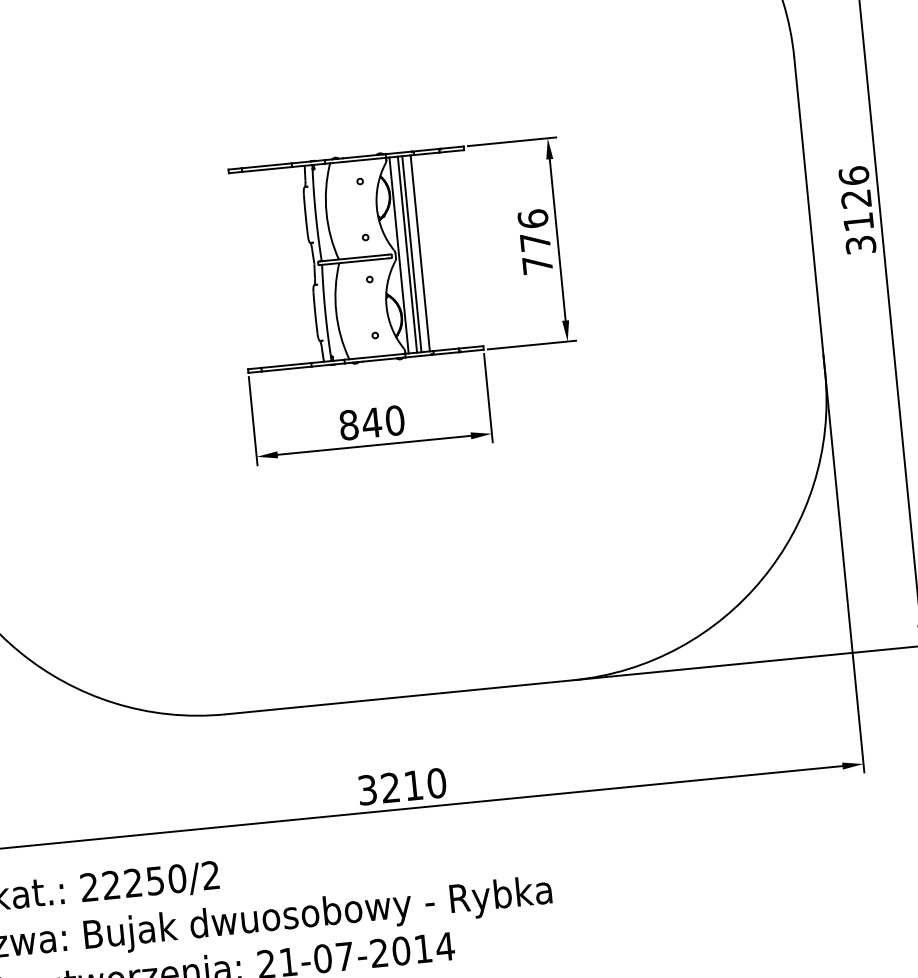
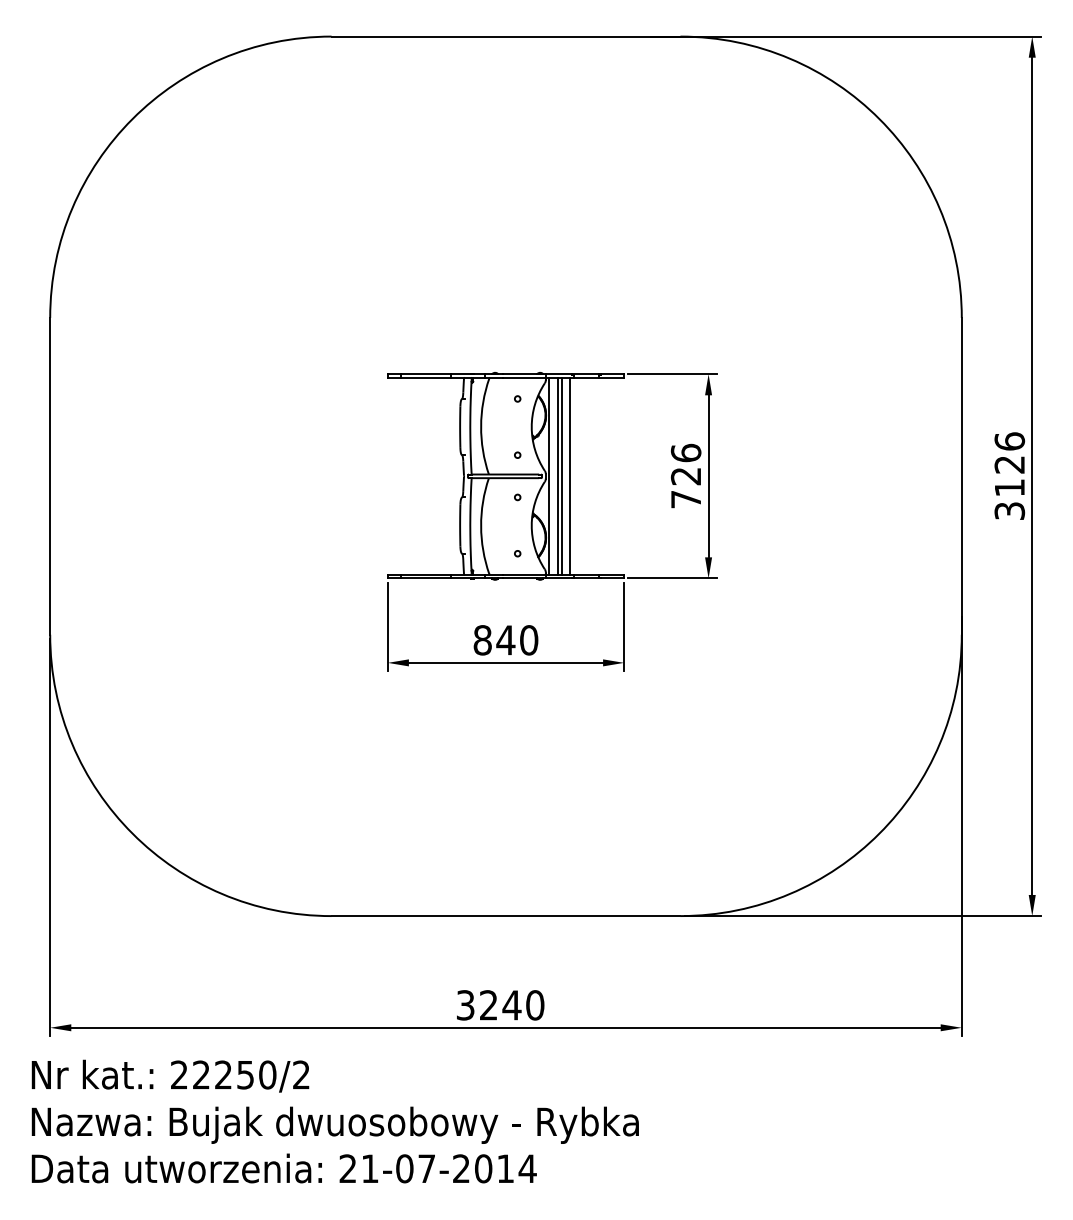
text: (534, 242) -> (685, 476), 776 -> 726
text: (413, 785) -> (511, 1005), 3210 -> 3240

